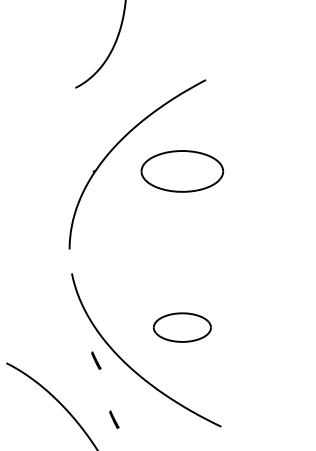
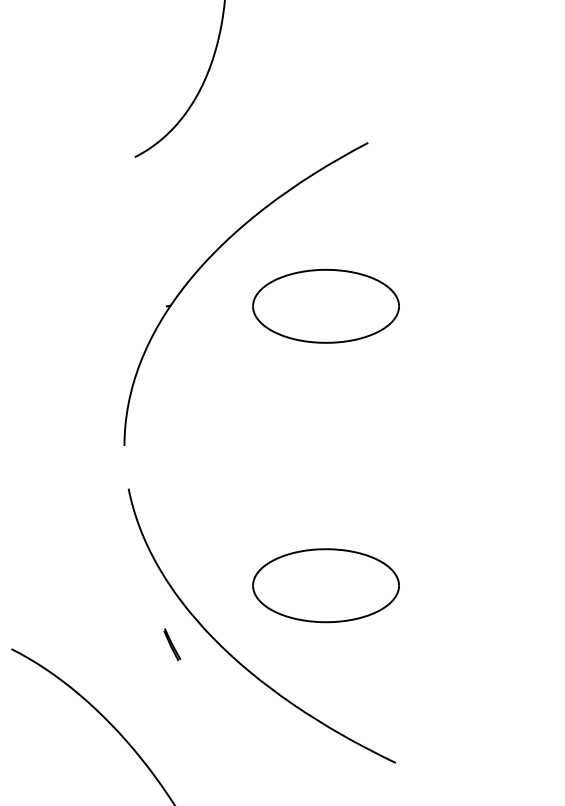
part: (182, 327) -> (326, 585), size x1.43
line: (114, 419) -> (204, 749), removed

